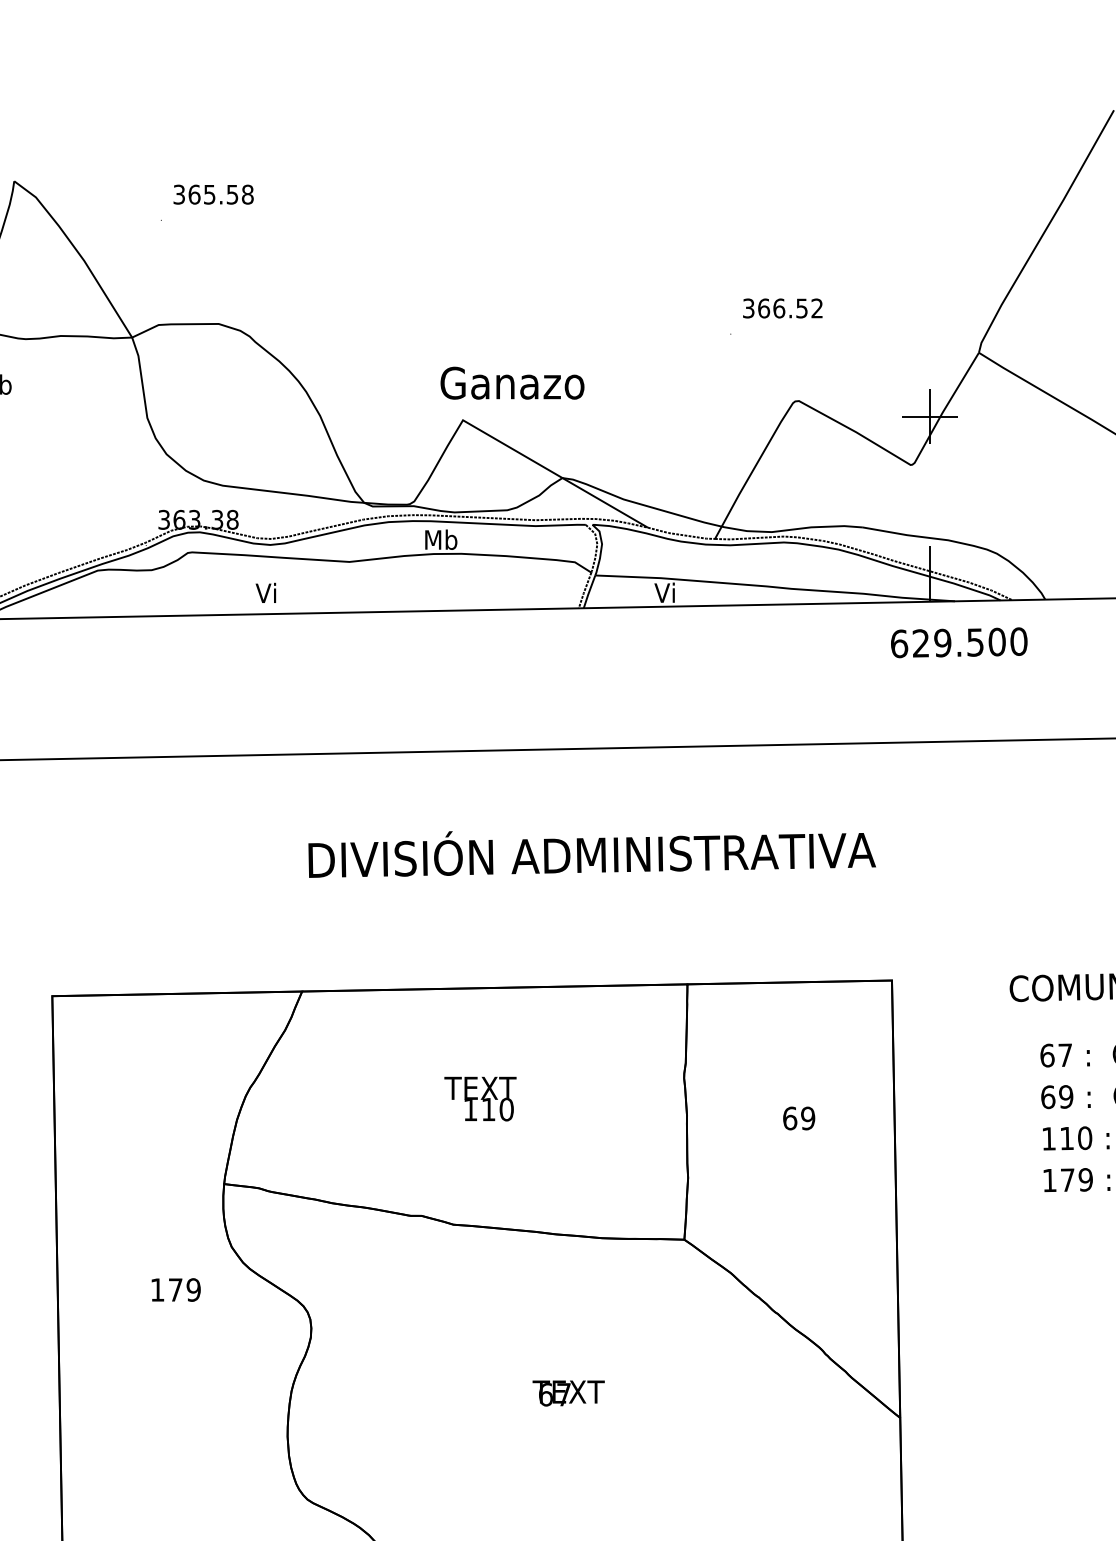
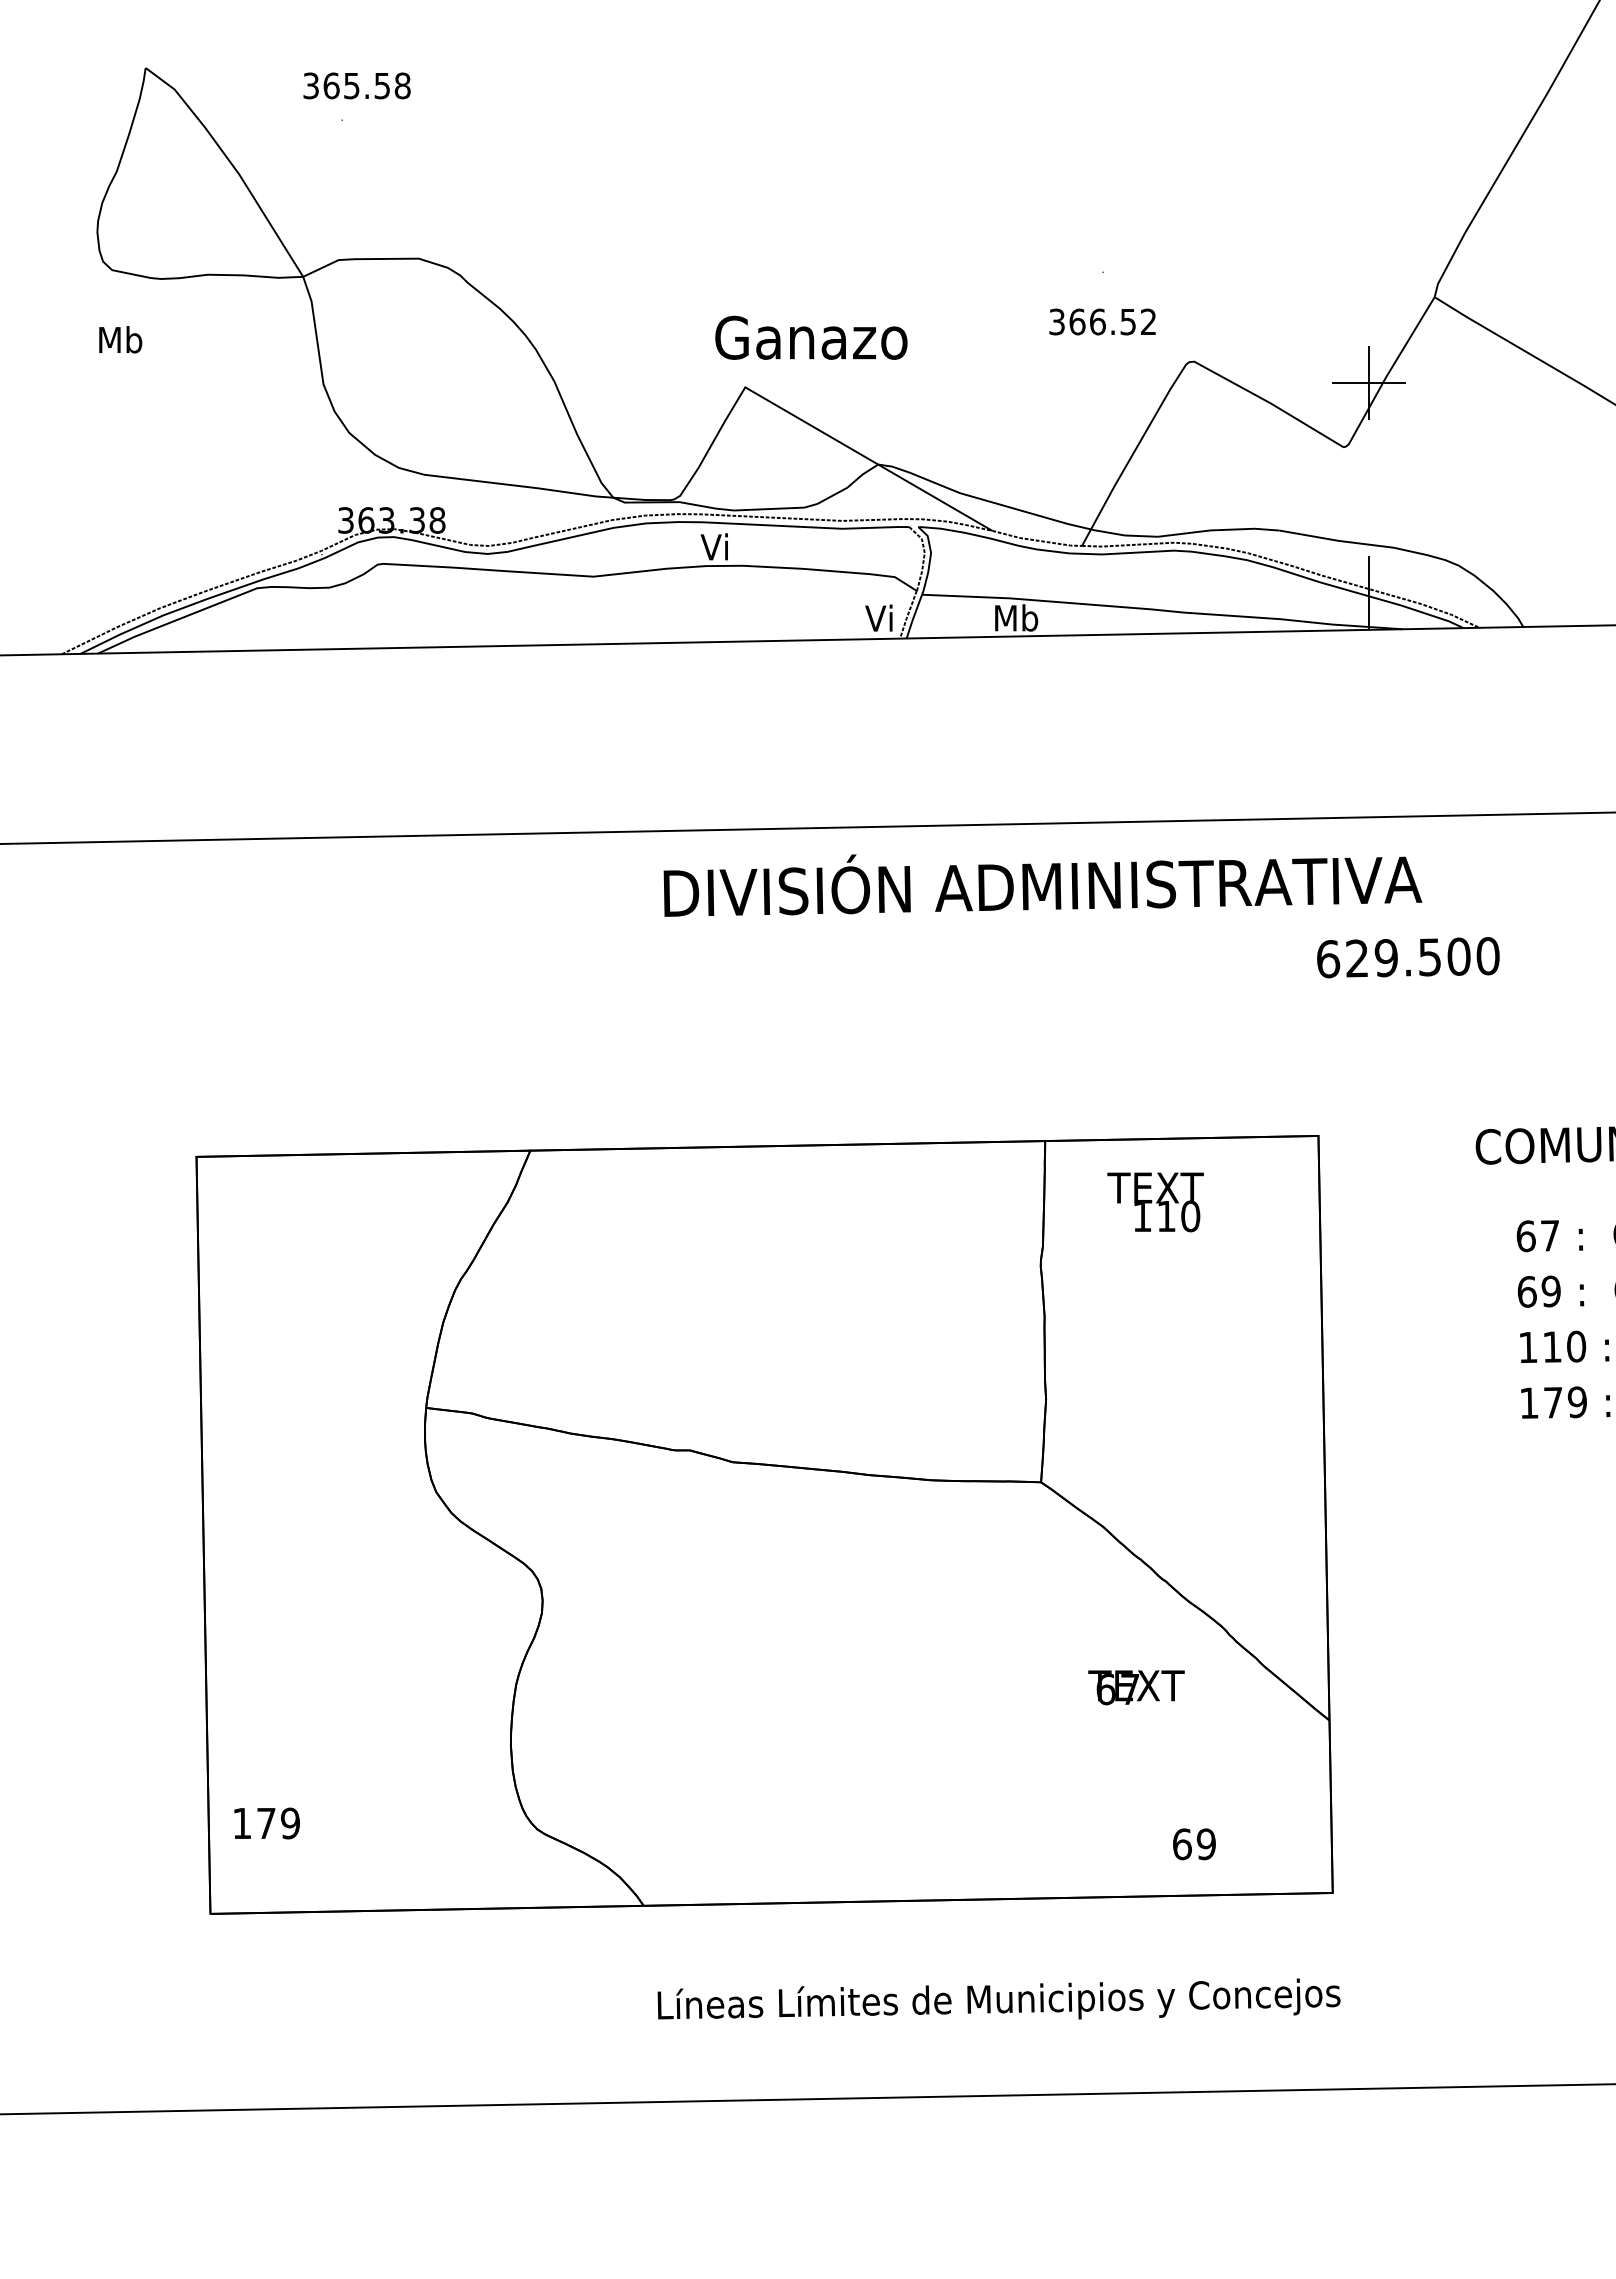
text: (213, 194) -> (356, 85), moved
text: (782, 308) -> (1102, 321), moved
text: (440, 539) -> (715, 546), Mb -> Vi
text: (265, 592) -> (878, 617), moved
text: (665, 592) -> (1016, 617), Vi -> Mb
text: (959, 642) -> (1408, 957), moved
text: (591, 854) -> (1042, 885), moved
text: (480, 1099) -> (1155, 1202), moved
text: (799, 1118) -> (1194, 1844), moved
text: (175, 1290) -> (266, 1823), moved
text: (568, 1393) -> (1136, 1687), moved

